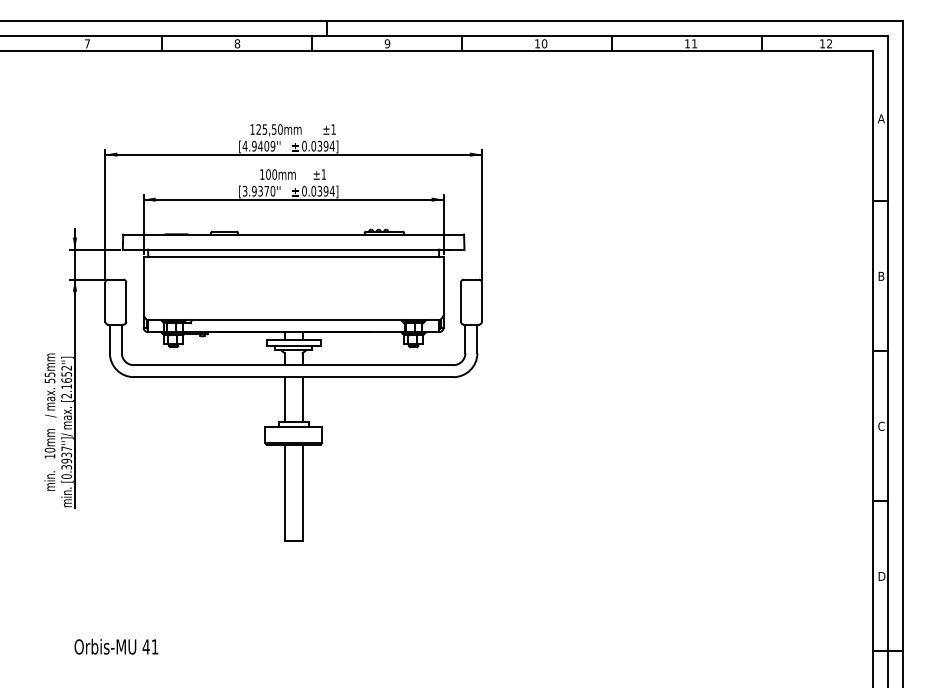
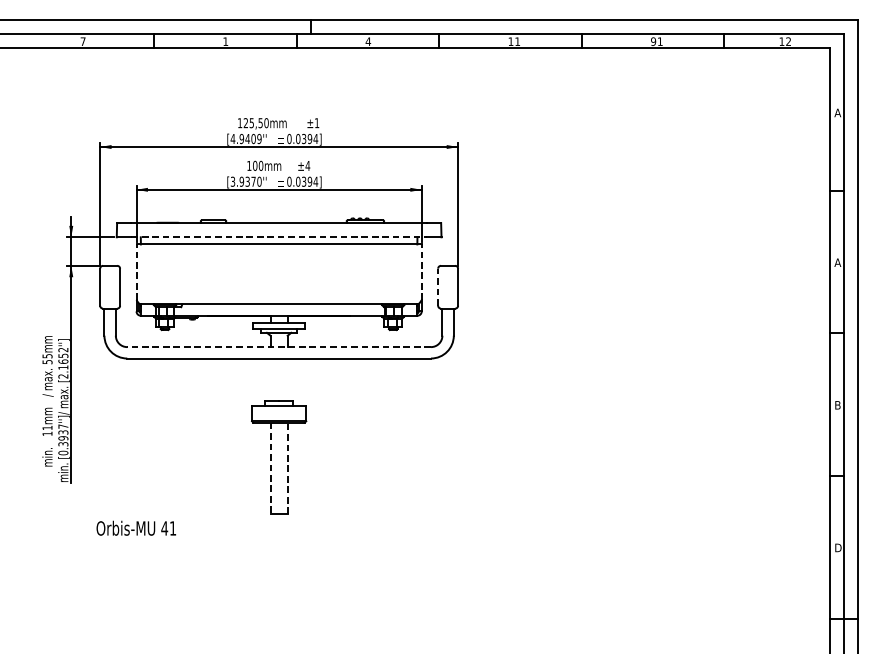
text: (237, 43) -> (225, 41), 8 -> 1
text: (387, 43) -> (368, 41), 9 -> 4
text: (544, 43) -> (517, 41), 10 -> 11
text: (687, 43) -> (653, 41), 11 -> 91
text: (323, 174) -> (307, 165), ±1 -> ±4
line: (294, 249) -> (279, 237), solid -> dashed
text: (880, 275) -> (836, 261), B -> A
line: (143, 285) -> (136, 271), solid -> dashed
line: (443, 285) -> (421, 271), solid -> dashed
line: (460, 302) -> (437, 287), solid -> dashed
line: (293, 365) -> (278, 347), solid -> dashed
line: (284, 399) -> (270, 379), removed
line: (302, 399) -> (287, 379), removed
text: (881, 425) -> (837, 404), C -> B
text: (49, 449) -> (47, 427), 10mm -> 11mm
line: (302, 492) -> (287, 468), solid -> dashed
line: (284, 493) -> (270, 469), solid -> dashed
text: (116, 646) -> (136, 528), moved

